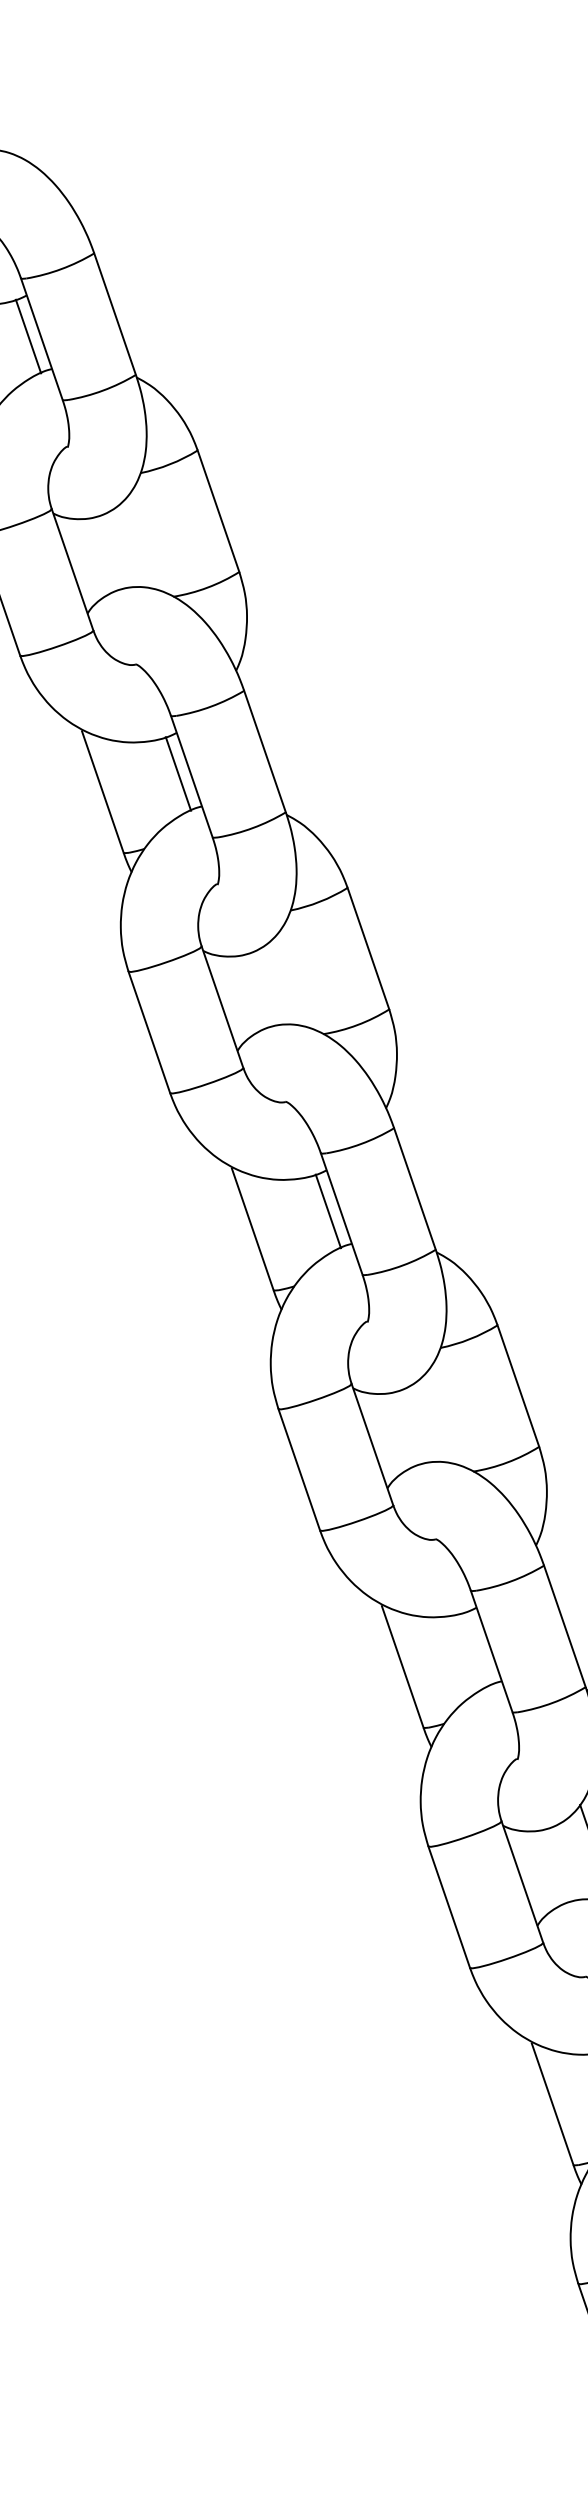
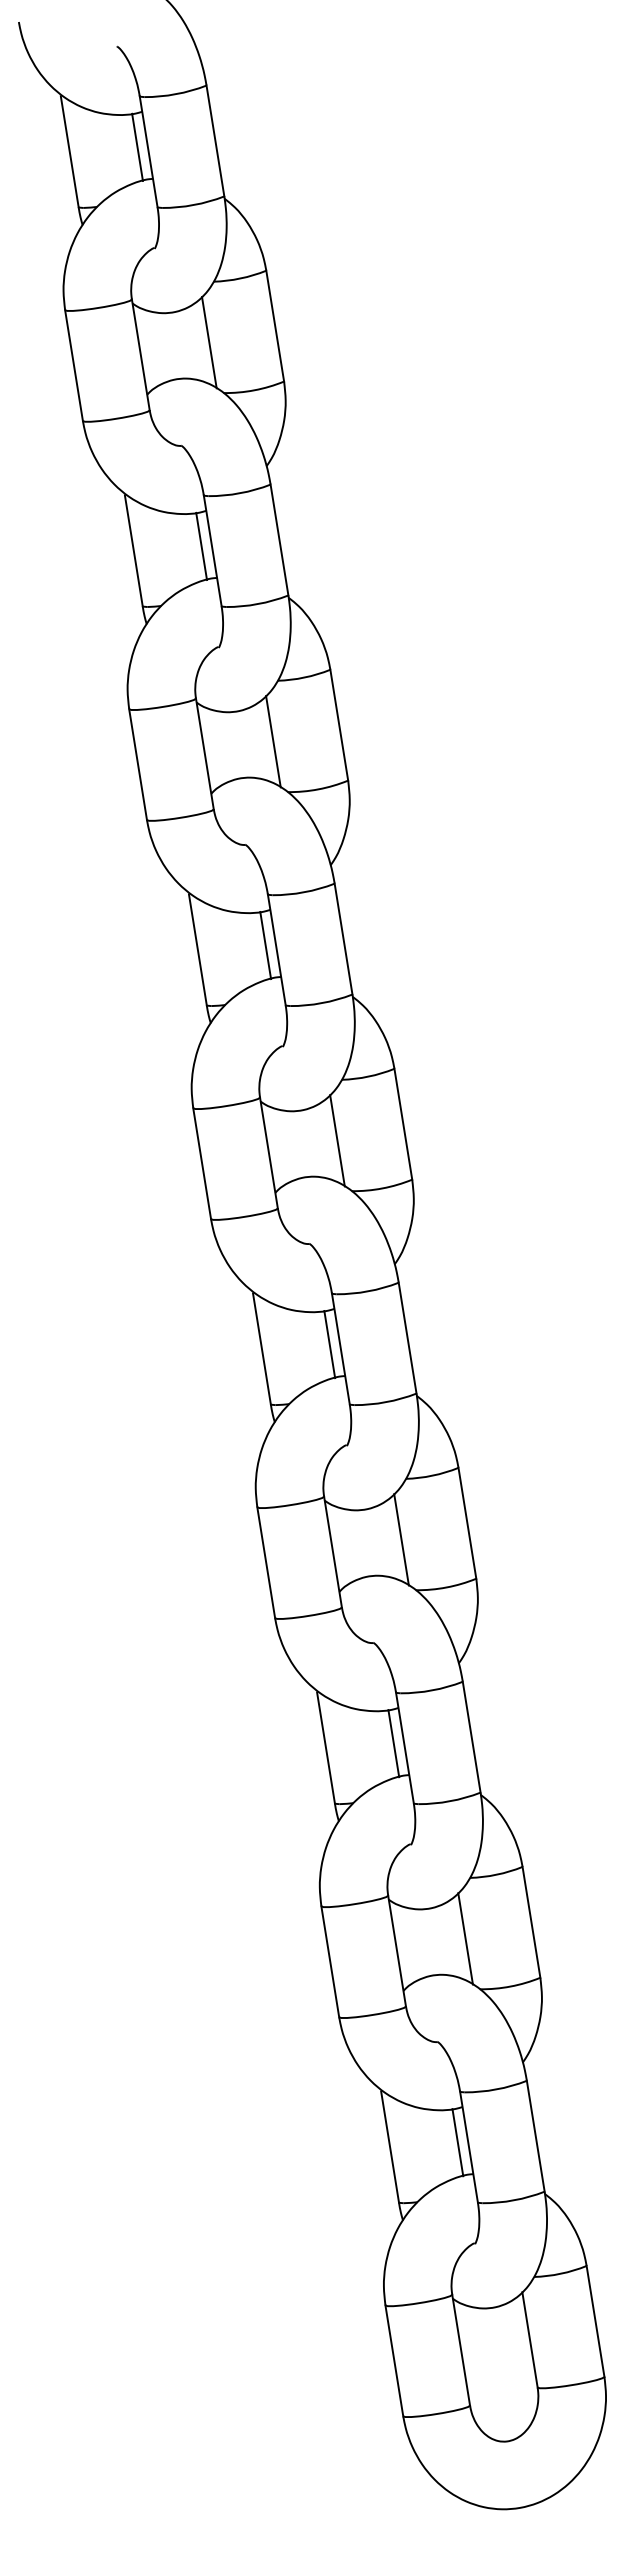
line: (147, 542) -> (209, 342), added
line: (297, 979) -> (273, 741), added
line: (447, 1417) -> (337, 1140), added
line: (478, 1648) -> (329, 1344), added

